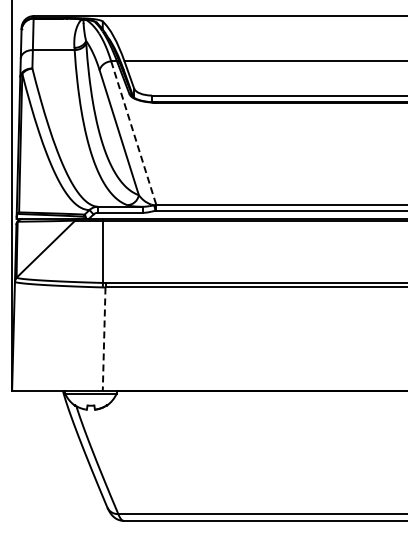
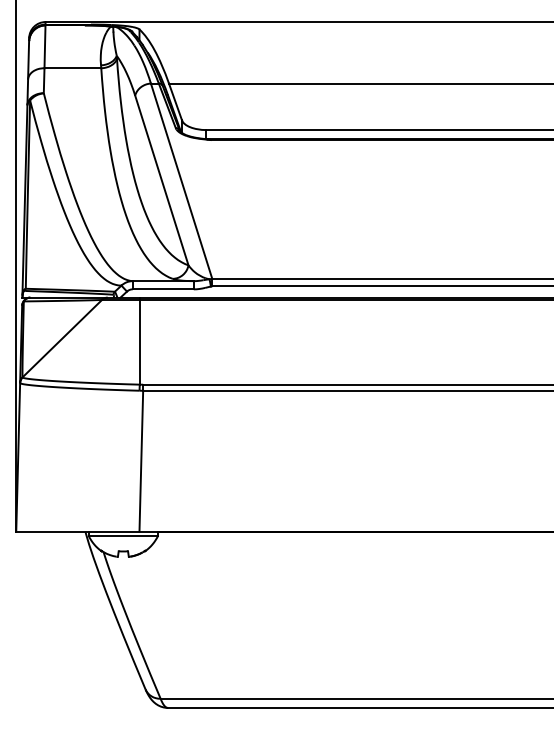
line: (133, 133) -> (181, 181), dashed -> solid
line: (104, 339) -> (141, 461), dashed -> solid

